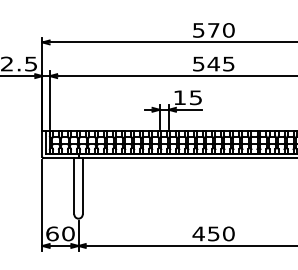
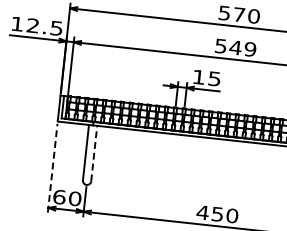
text: (228, 63) -> (250, 48), 545 -> 549
line: (82, 185) -> (94, 152), solid -> dashed
line: (42, 205) -> (52, 168), solid -> dashed

